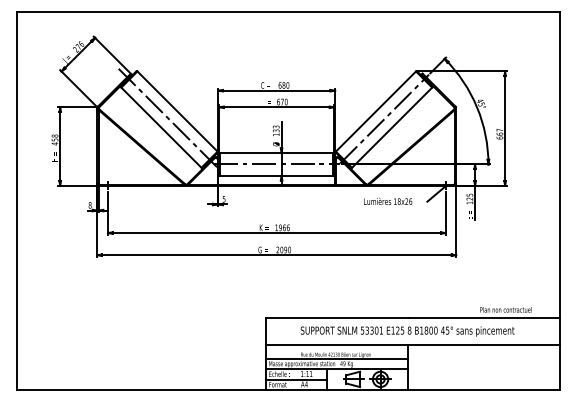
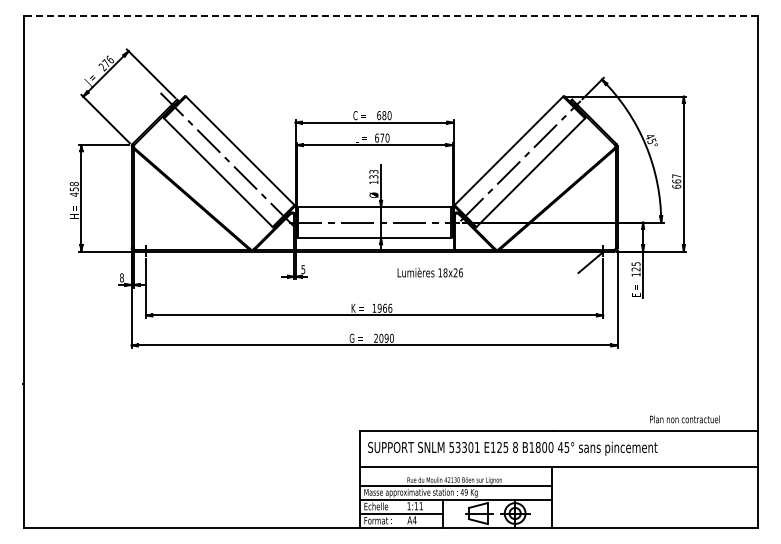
line: (288, 12) -> (390, 16), solid -> dashed
text: (387, 201) -> (429, 272), moved
text: (407, 331) -> (512, 448), moved

